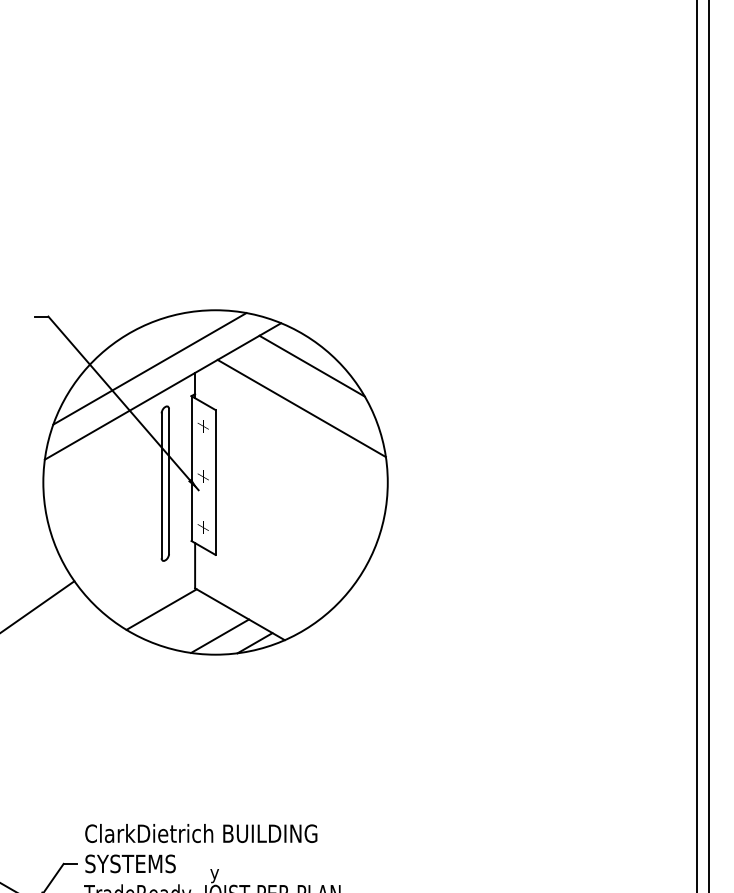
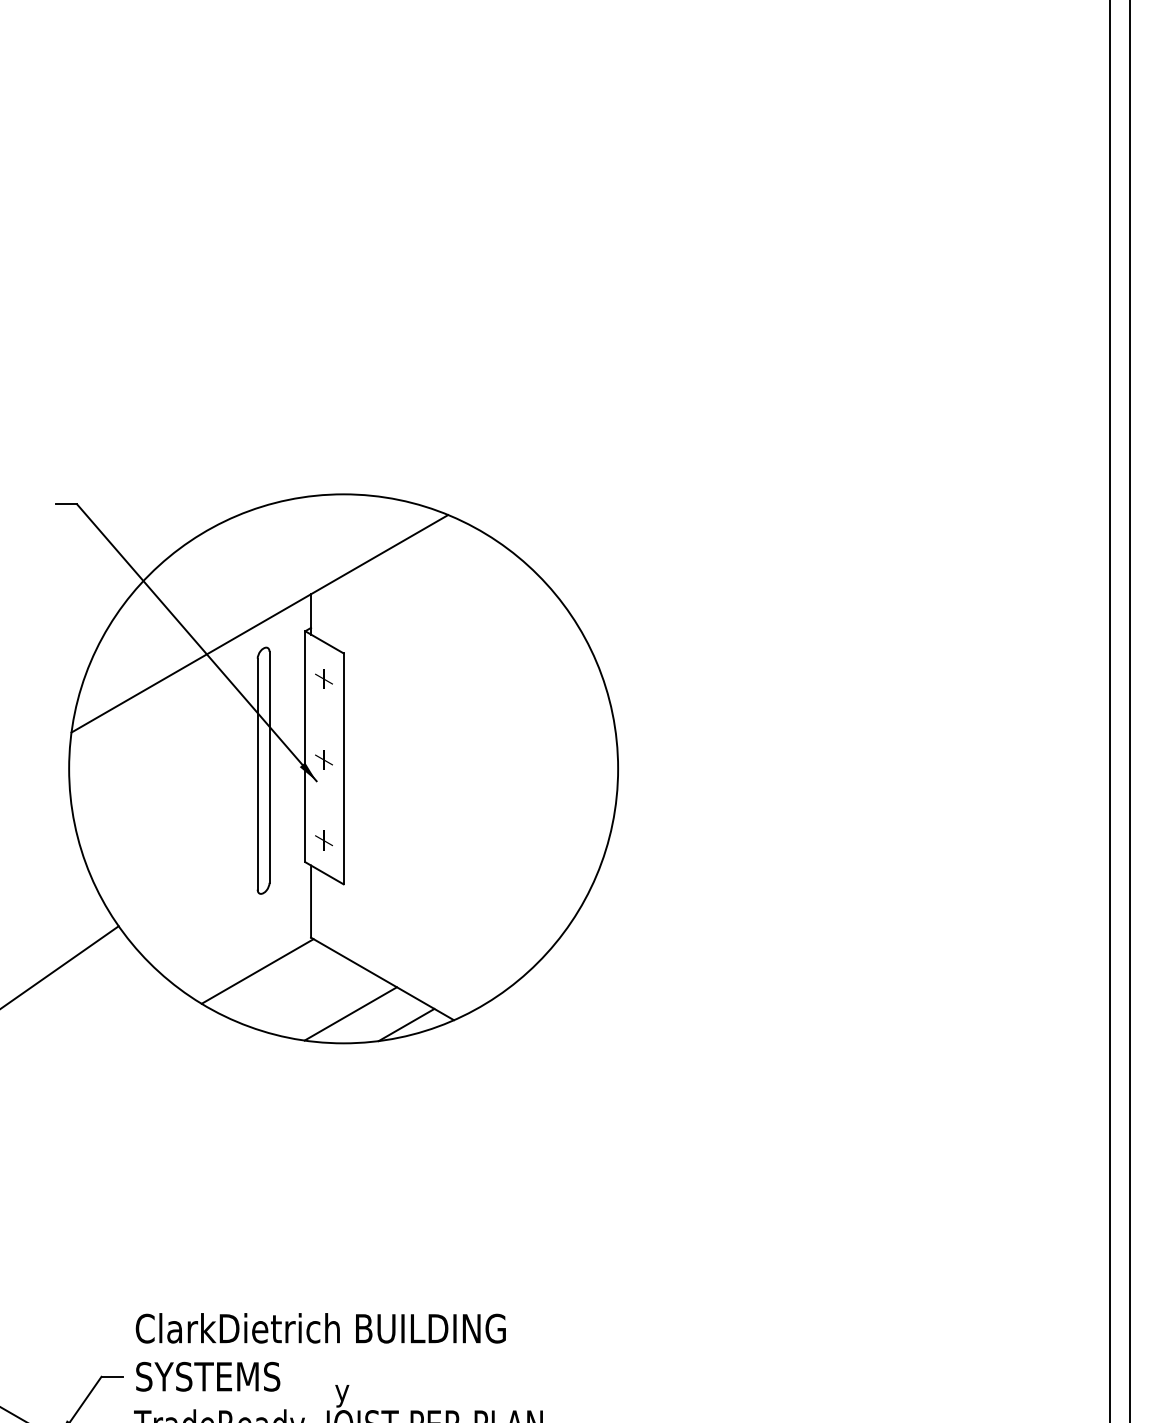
line: (311, 365) -> (496, 582), removed
line: (149, 368) -> (238, 587), removed
line: (301, 408) -> (480, 650), removed

